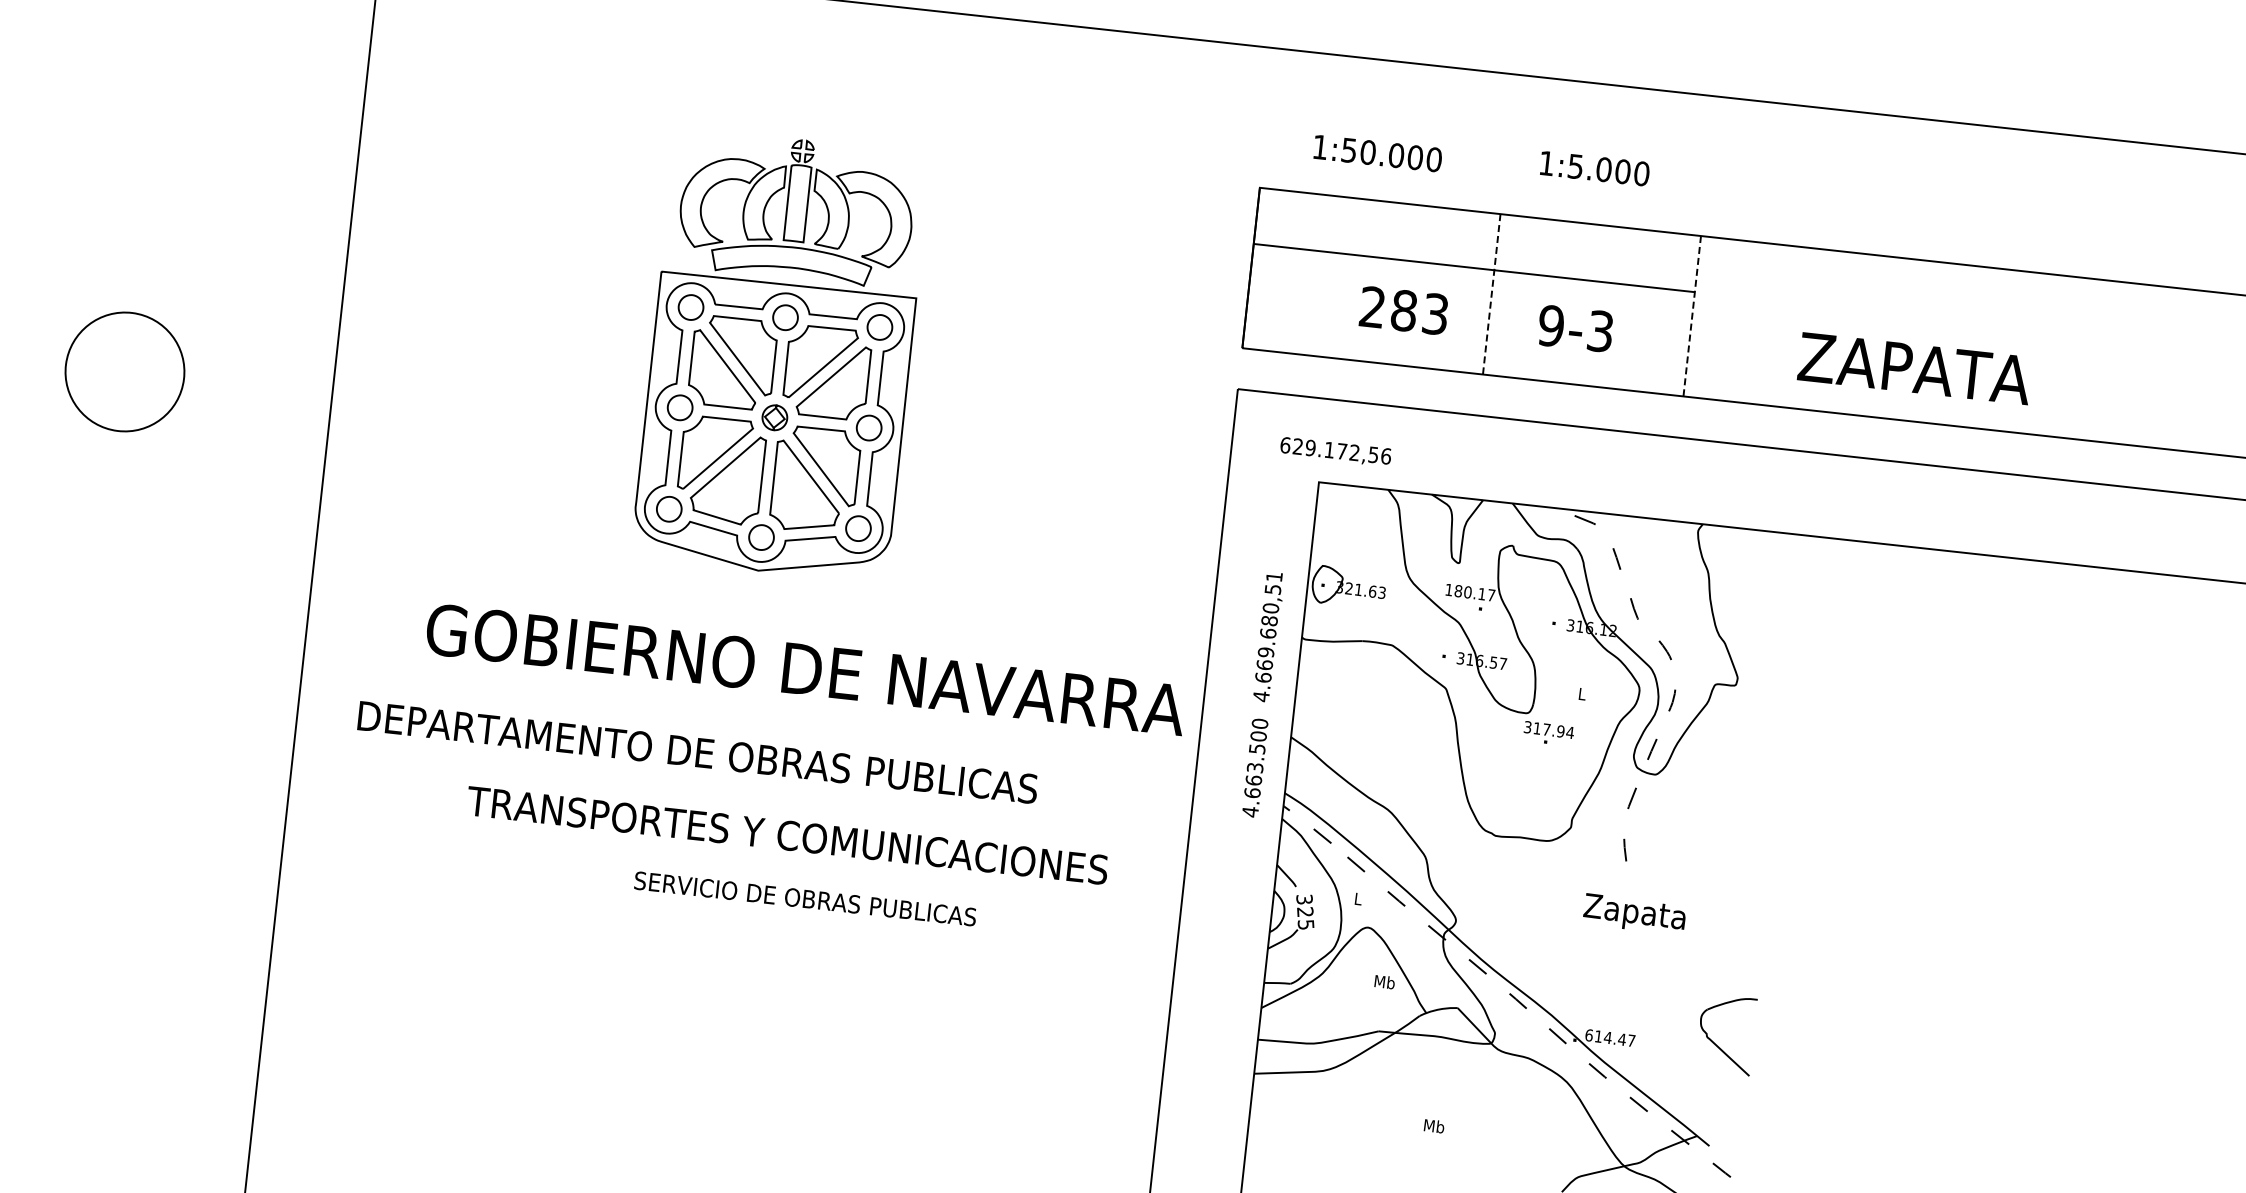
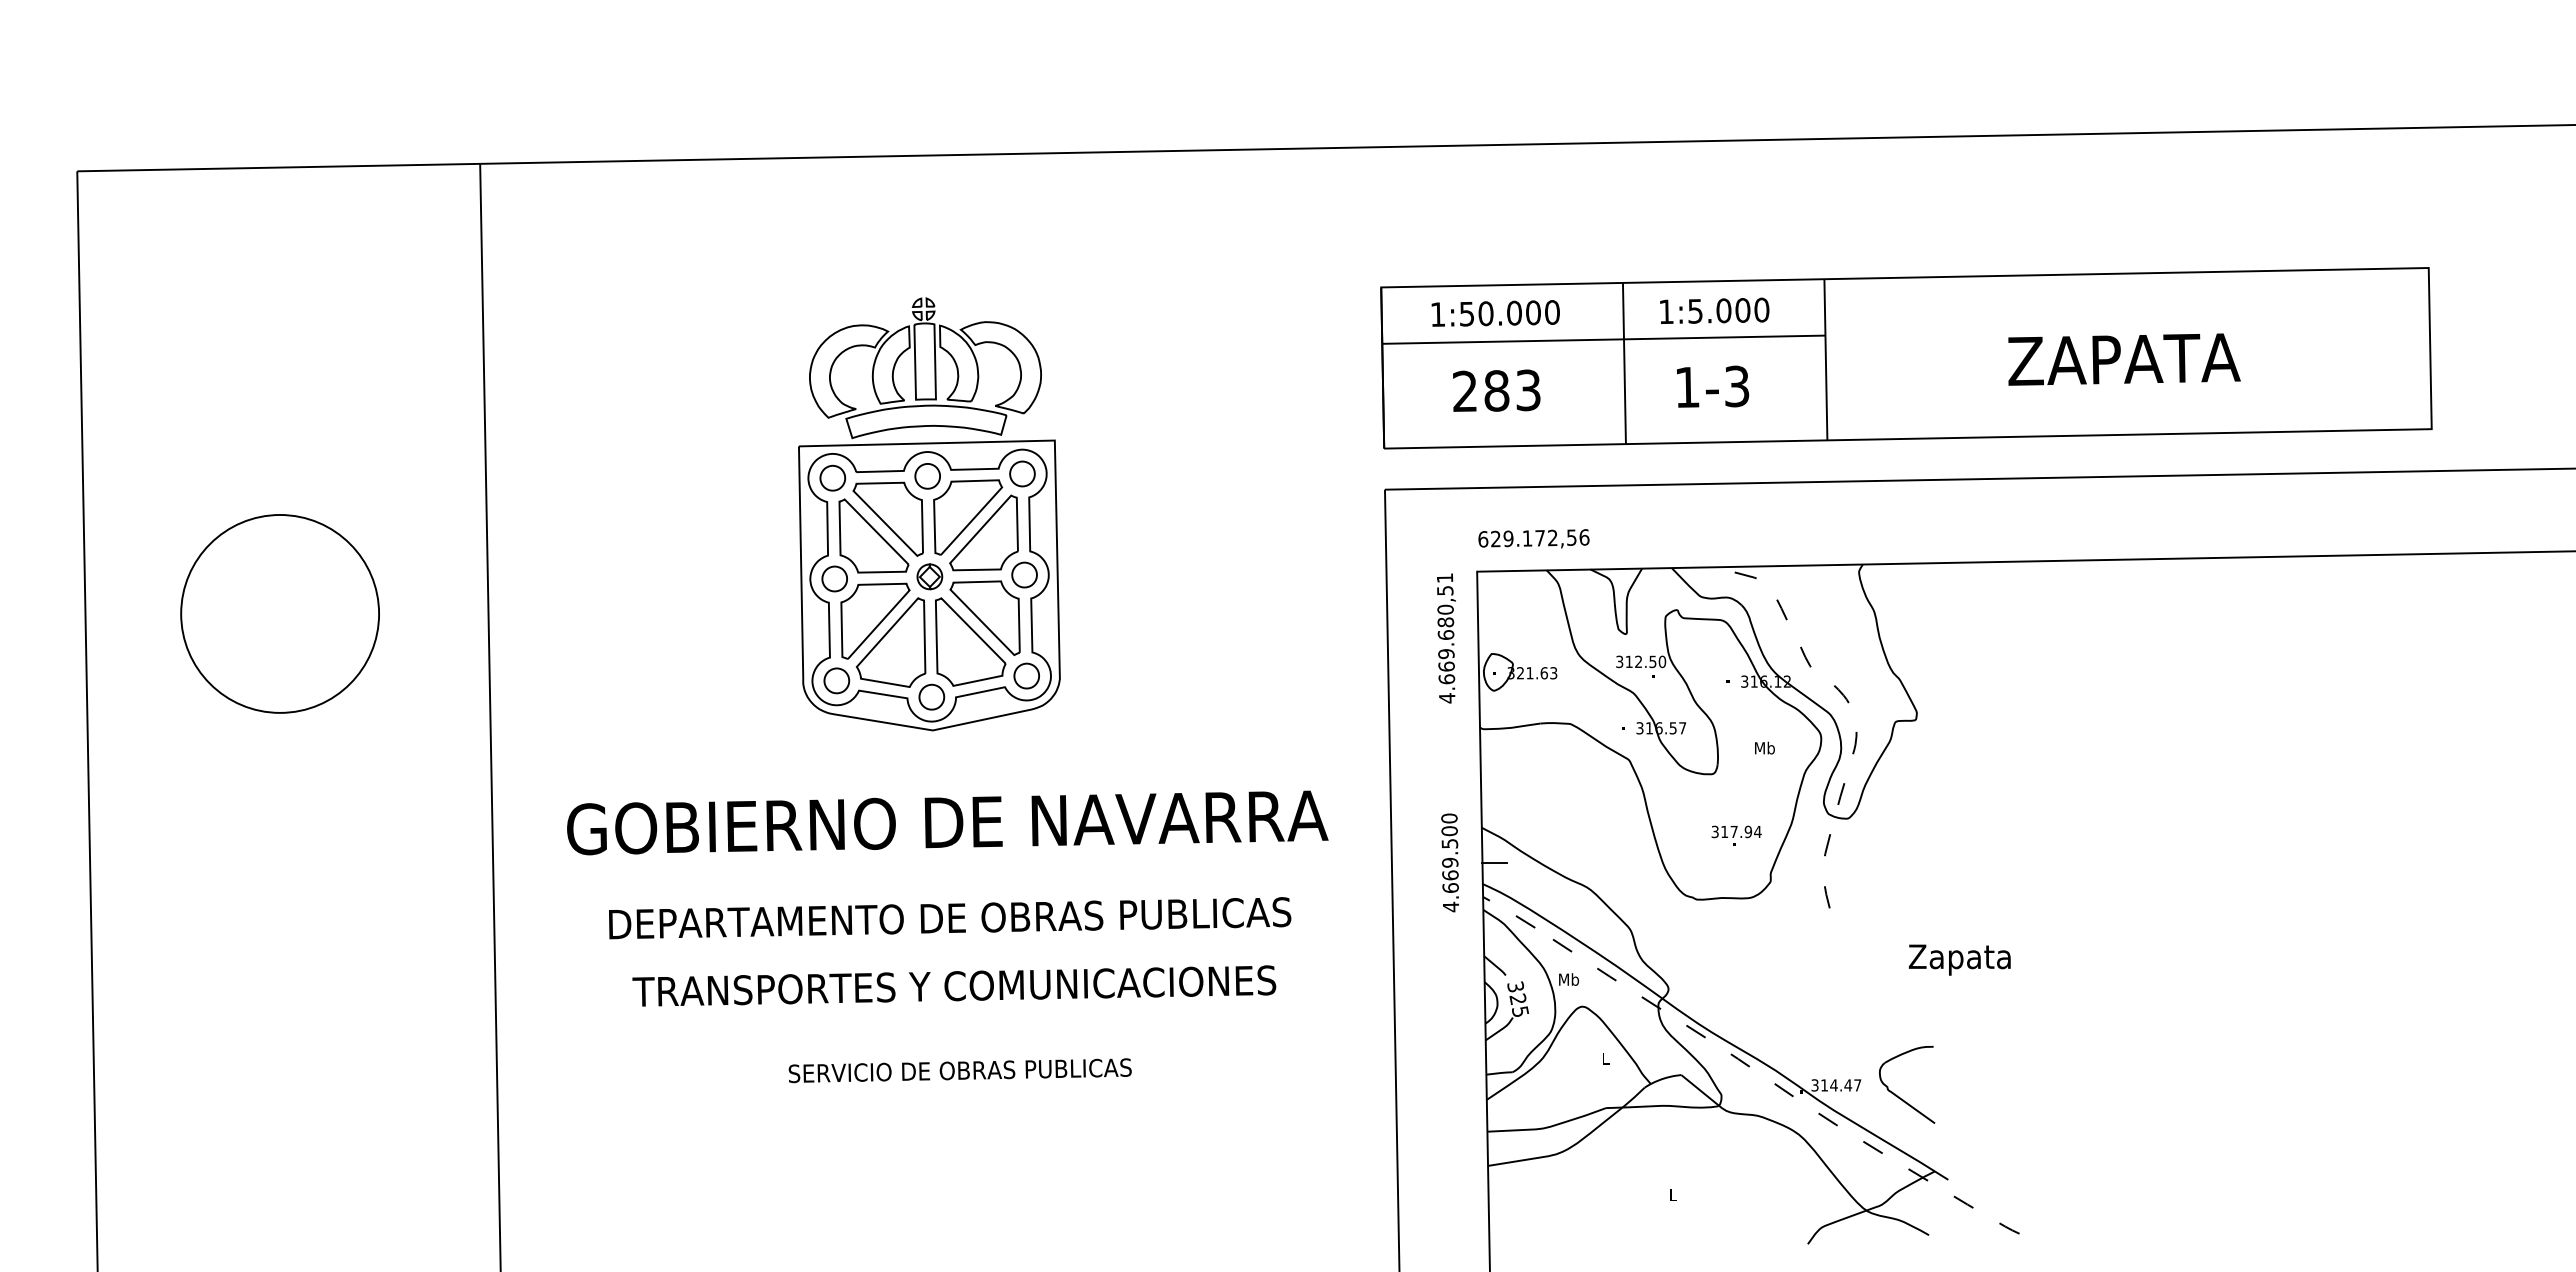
text: (1377, 153) -> (1495, 313), moved
text: (1594, 168) -> (1714, 310), moved
line: (1491, 294) -> (1624, 363), dashed -> solid
text: (1403, 310) -> (1496, 390), moved
line: (1691, 315) -> (1825, 359), dashed -> solid
text: (1550, 326) -> (1686, 387), 9-3 -> 1-3
text: (1915, 368) -> (2124, 359), moved
circle: (125, 371) -> (280, 613), size x1.67
text: (1335, 450) -> (1533, 538), moved
text: (1470, 592) -> (1641, 661), 180.17 -> 312.50
text: (1268, 637) -> (1446, 638), moved
text: (805, 669) -> (947, 822), moved
text: (1581, 693) -> (1764, 747), L -> Mb
text: (1548, 733) -> (1736, 835), moved
text: (698, 752) -> (950, 918), moved
text: (1255, 767) -> (1450, 862), 4.663.500 -> 4.669.500
line: (1299, 773) -> (1494, 862), added
text: (787, 834) -> (954, 985), moved
text: (804, 898) -> (959, 1070), moved
text: (1358, 898) -> (1569, 979), L -> Mb
text: (1634, 914) -> (1959, 959), moved
text: (1384, 982) -> (1605, 1058), Mb -> L
text: (1588, 1035) -> (1814, 1085), 614.47 -> 314.47
part: (1717, 1044) -> (1899, 1096), moved
text: (1434, 1125) -> (1673, 1194), Mb -> L

